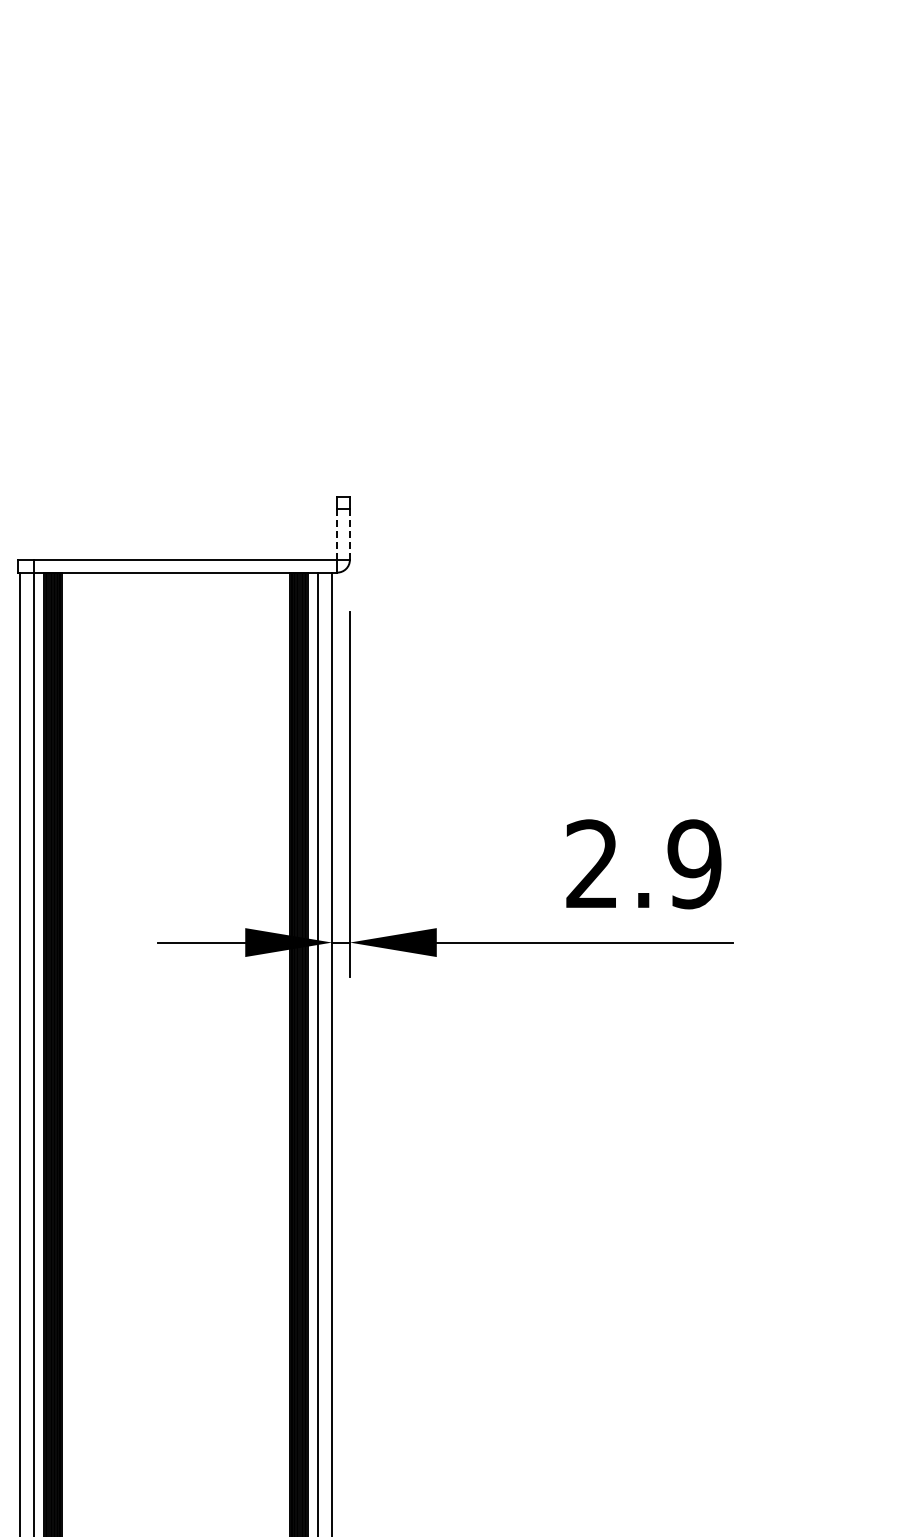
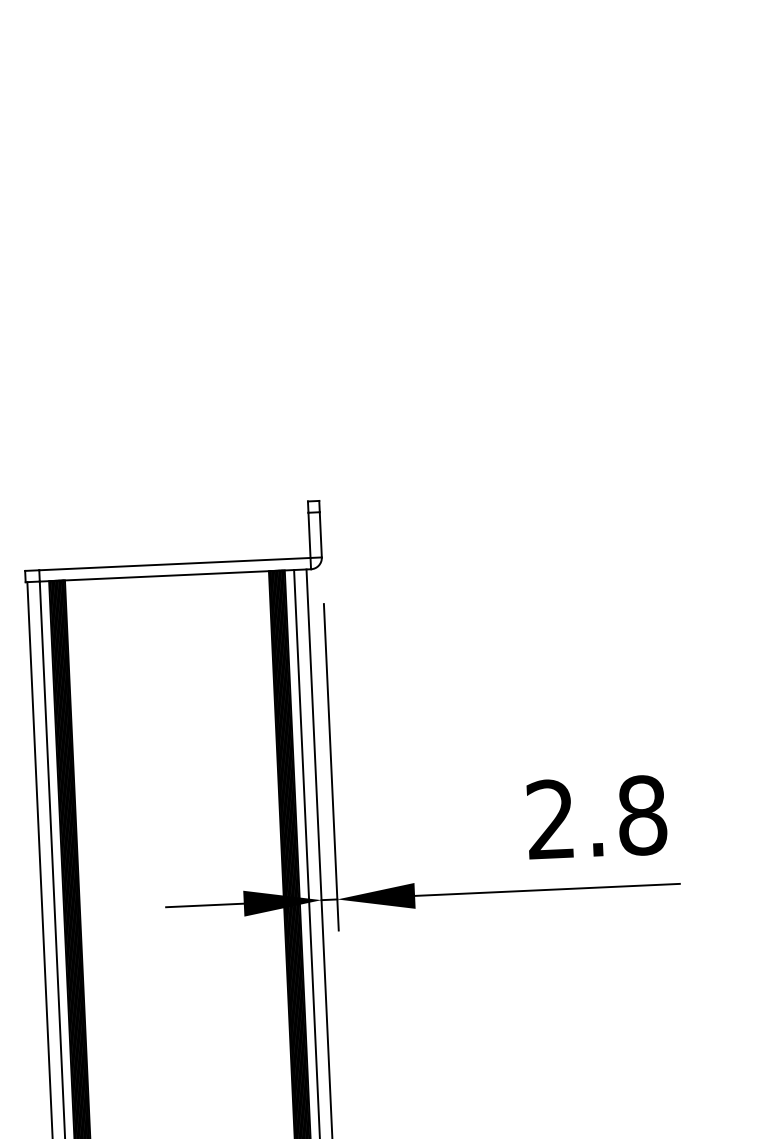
line: (349, 534) -> (320, 534), dashed -> solid
line: (337, 535) -> (309, 536), dashed -> solid
text: (694, 864) -> (642, 815), 2.9 -> 2.8

